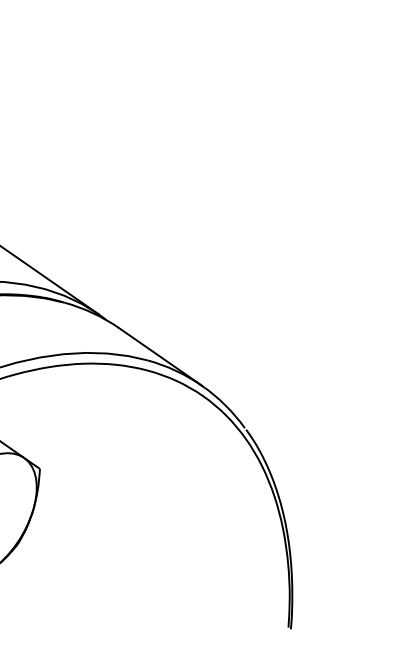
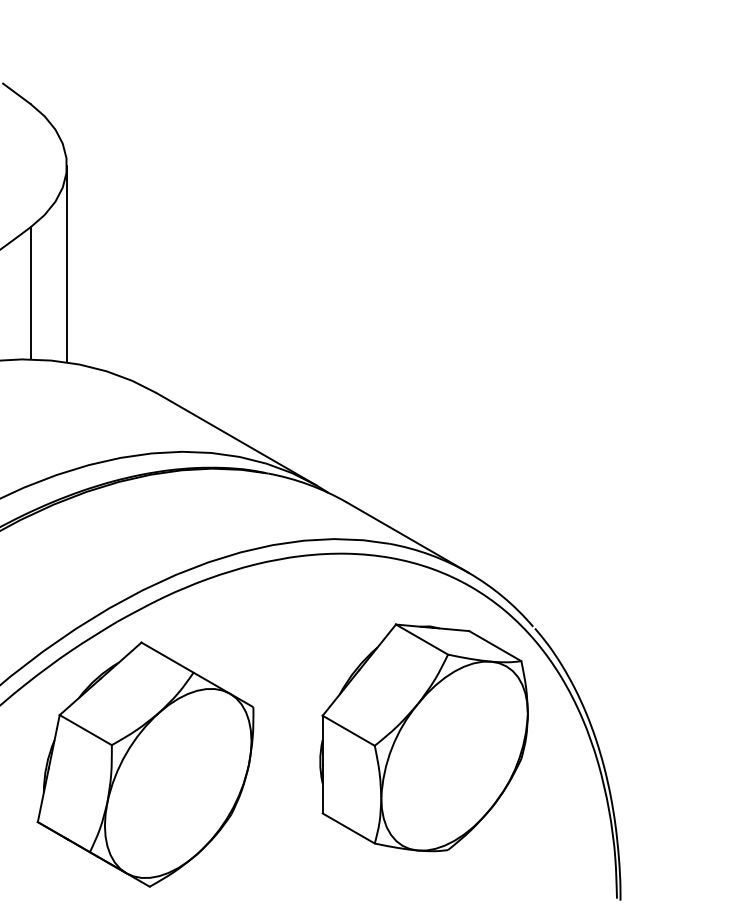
part: (159, 500) -> (423, 737), added

